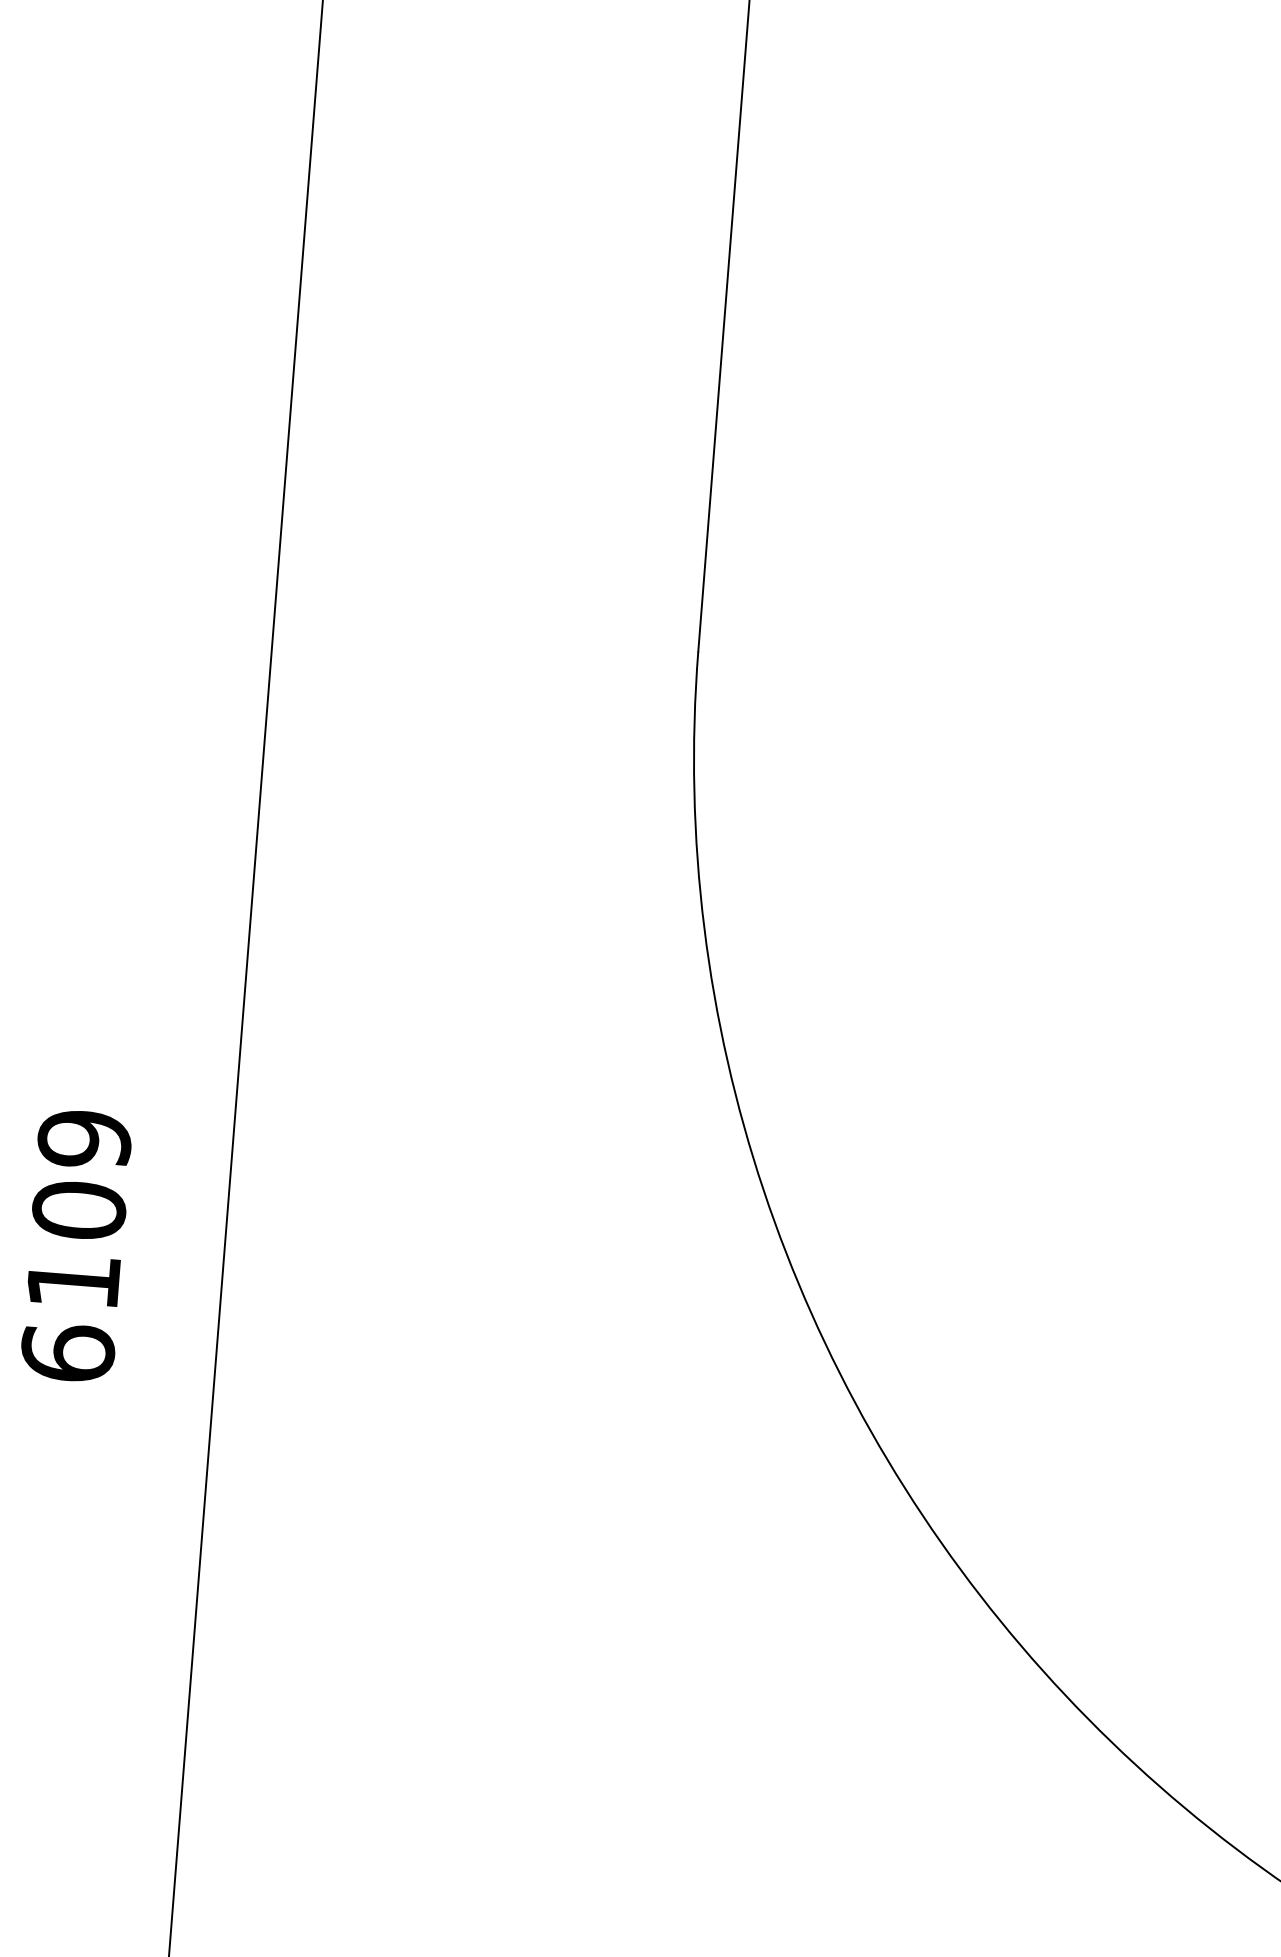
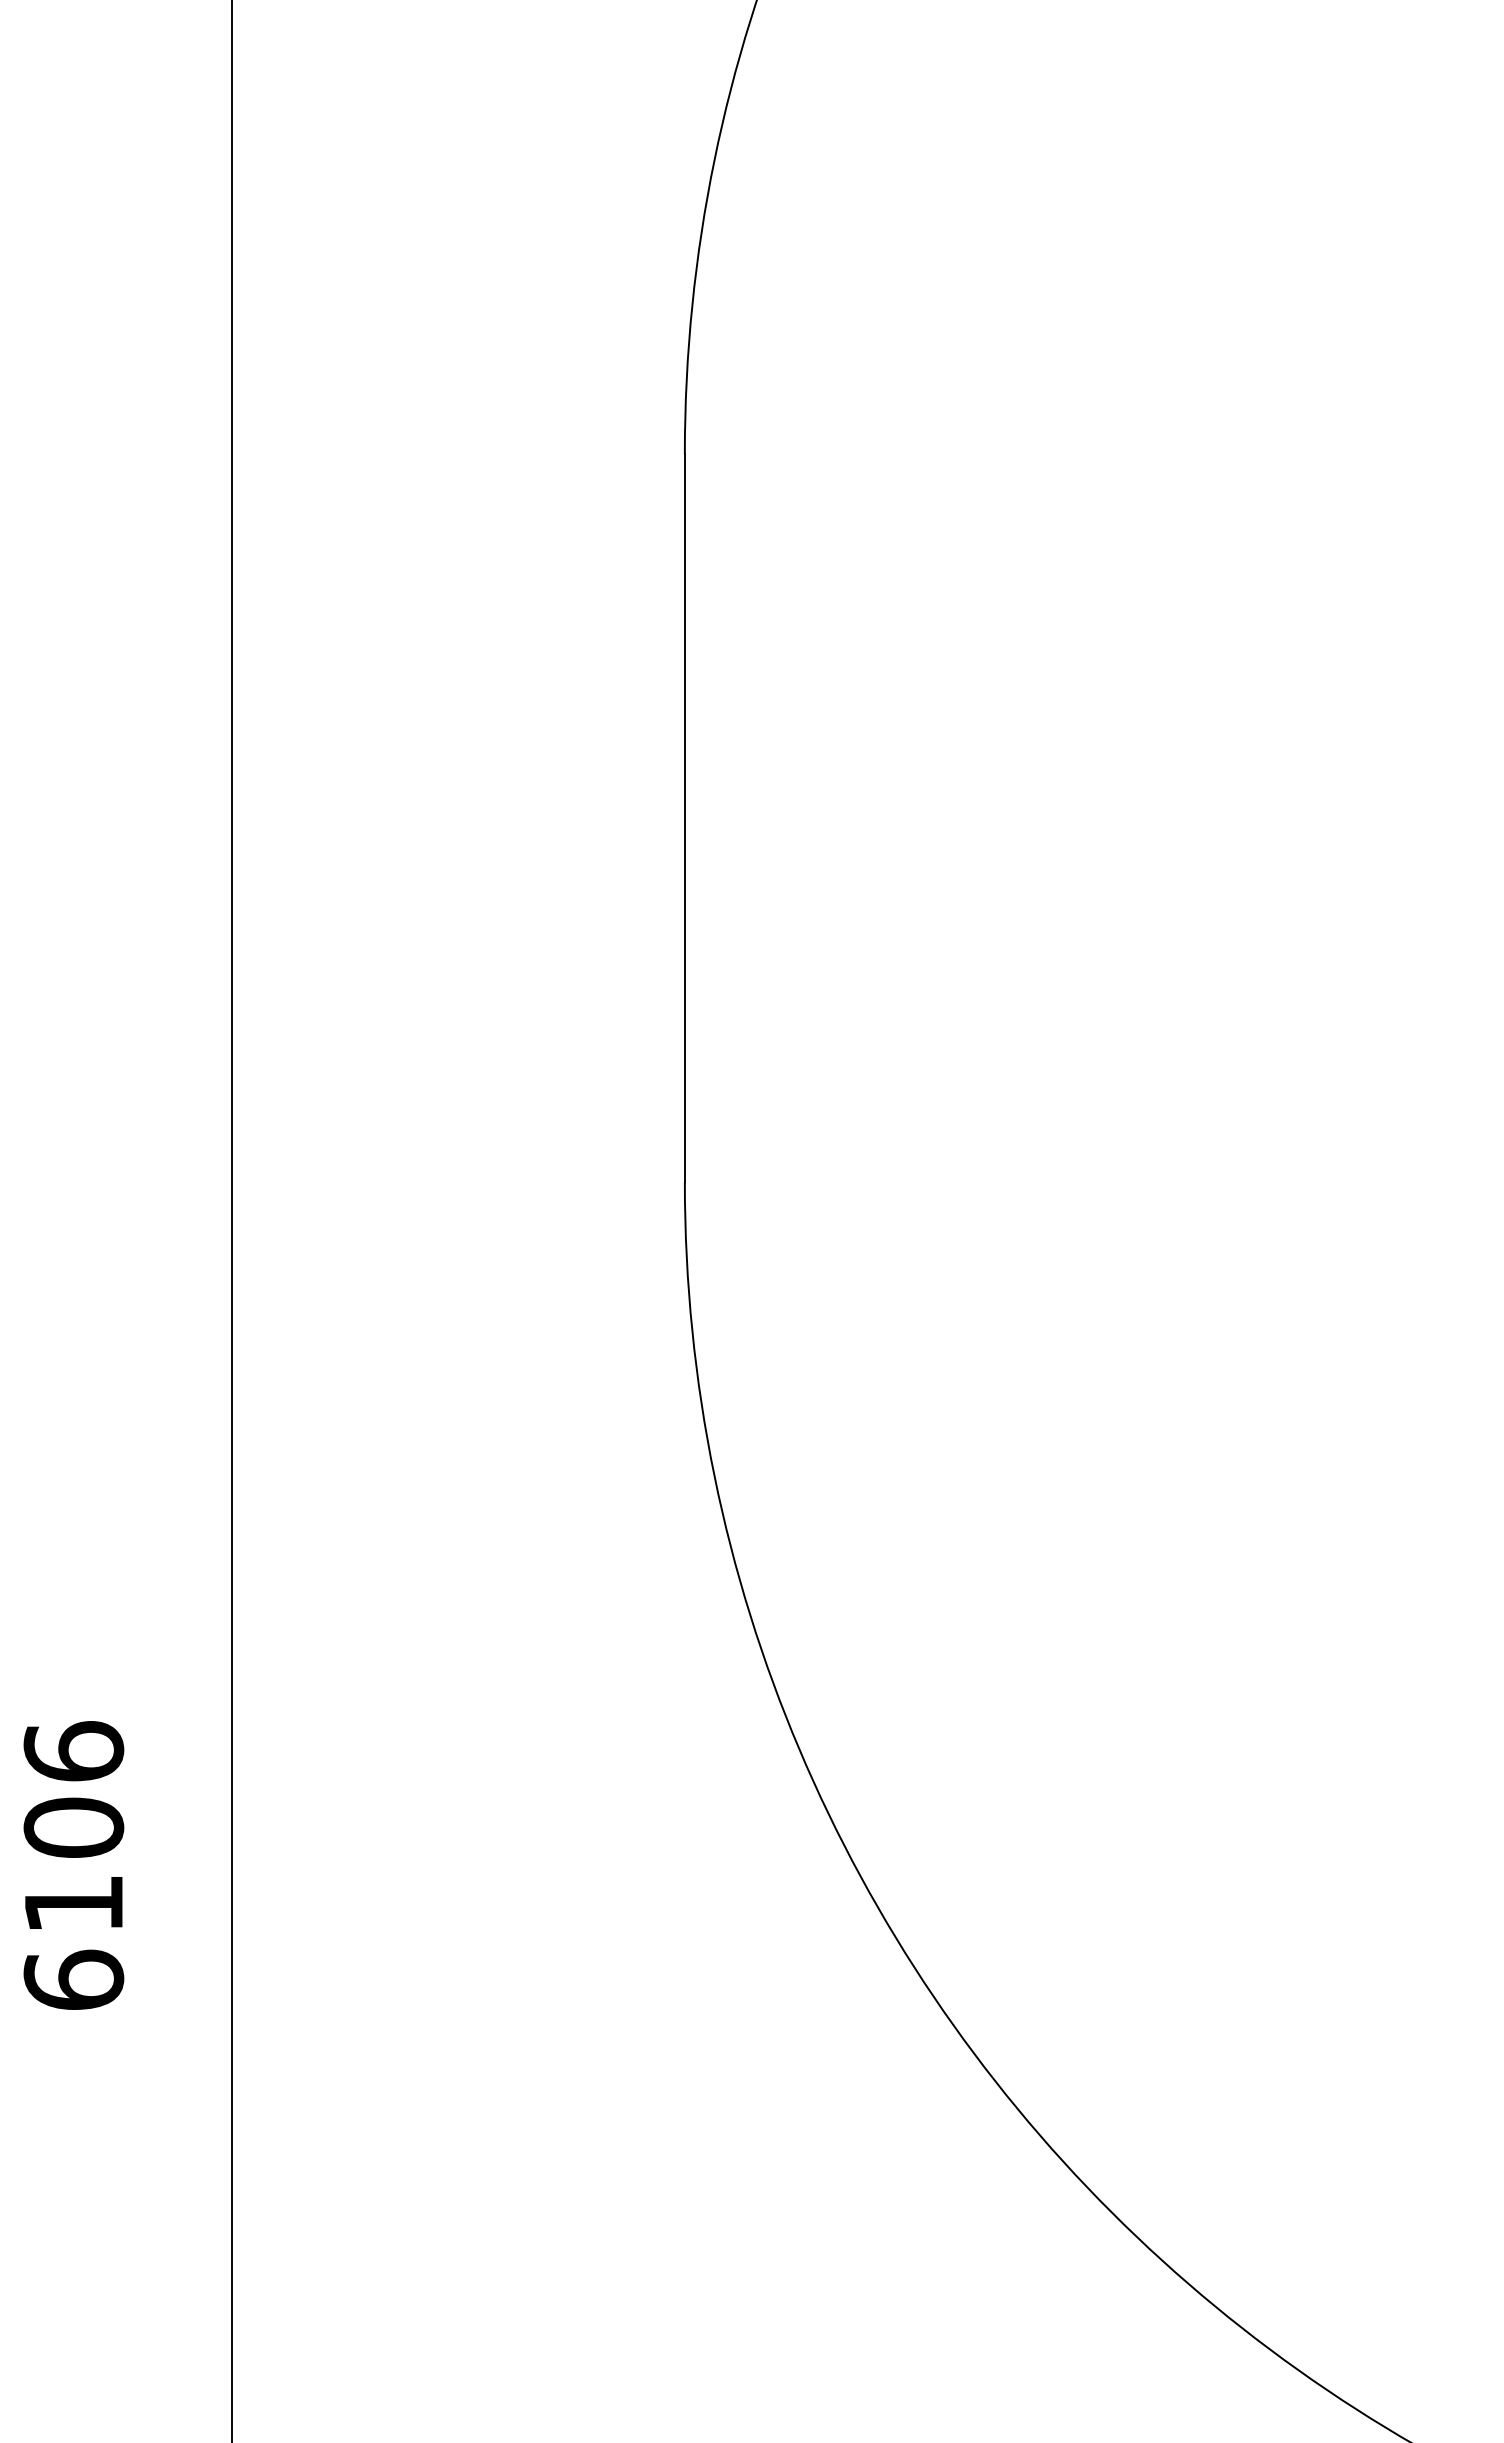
text: (84, 1138) -> (73, 1751), 6109 -> 6106

